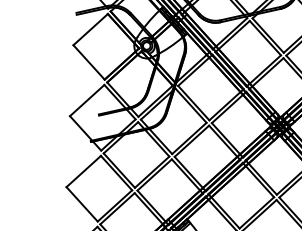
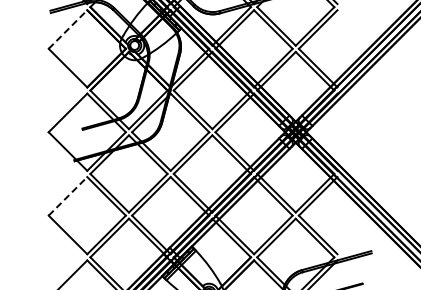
line: (91, 29) -> (68, 29), solid -> dashed
line: (84, 171) -> (68, 196), solid -> dashed

